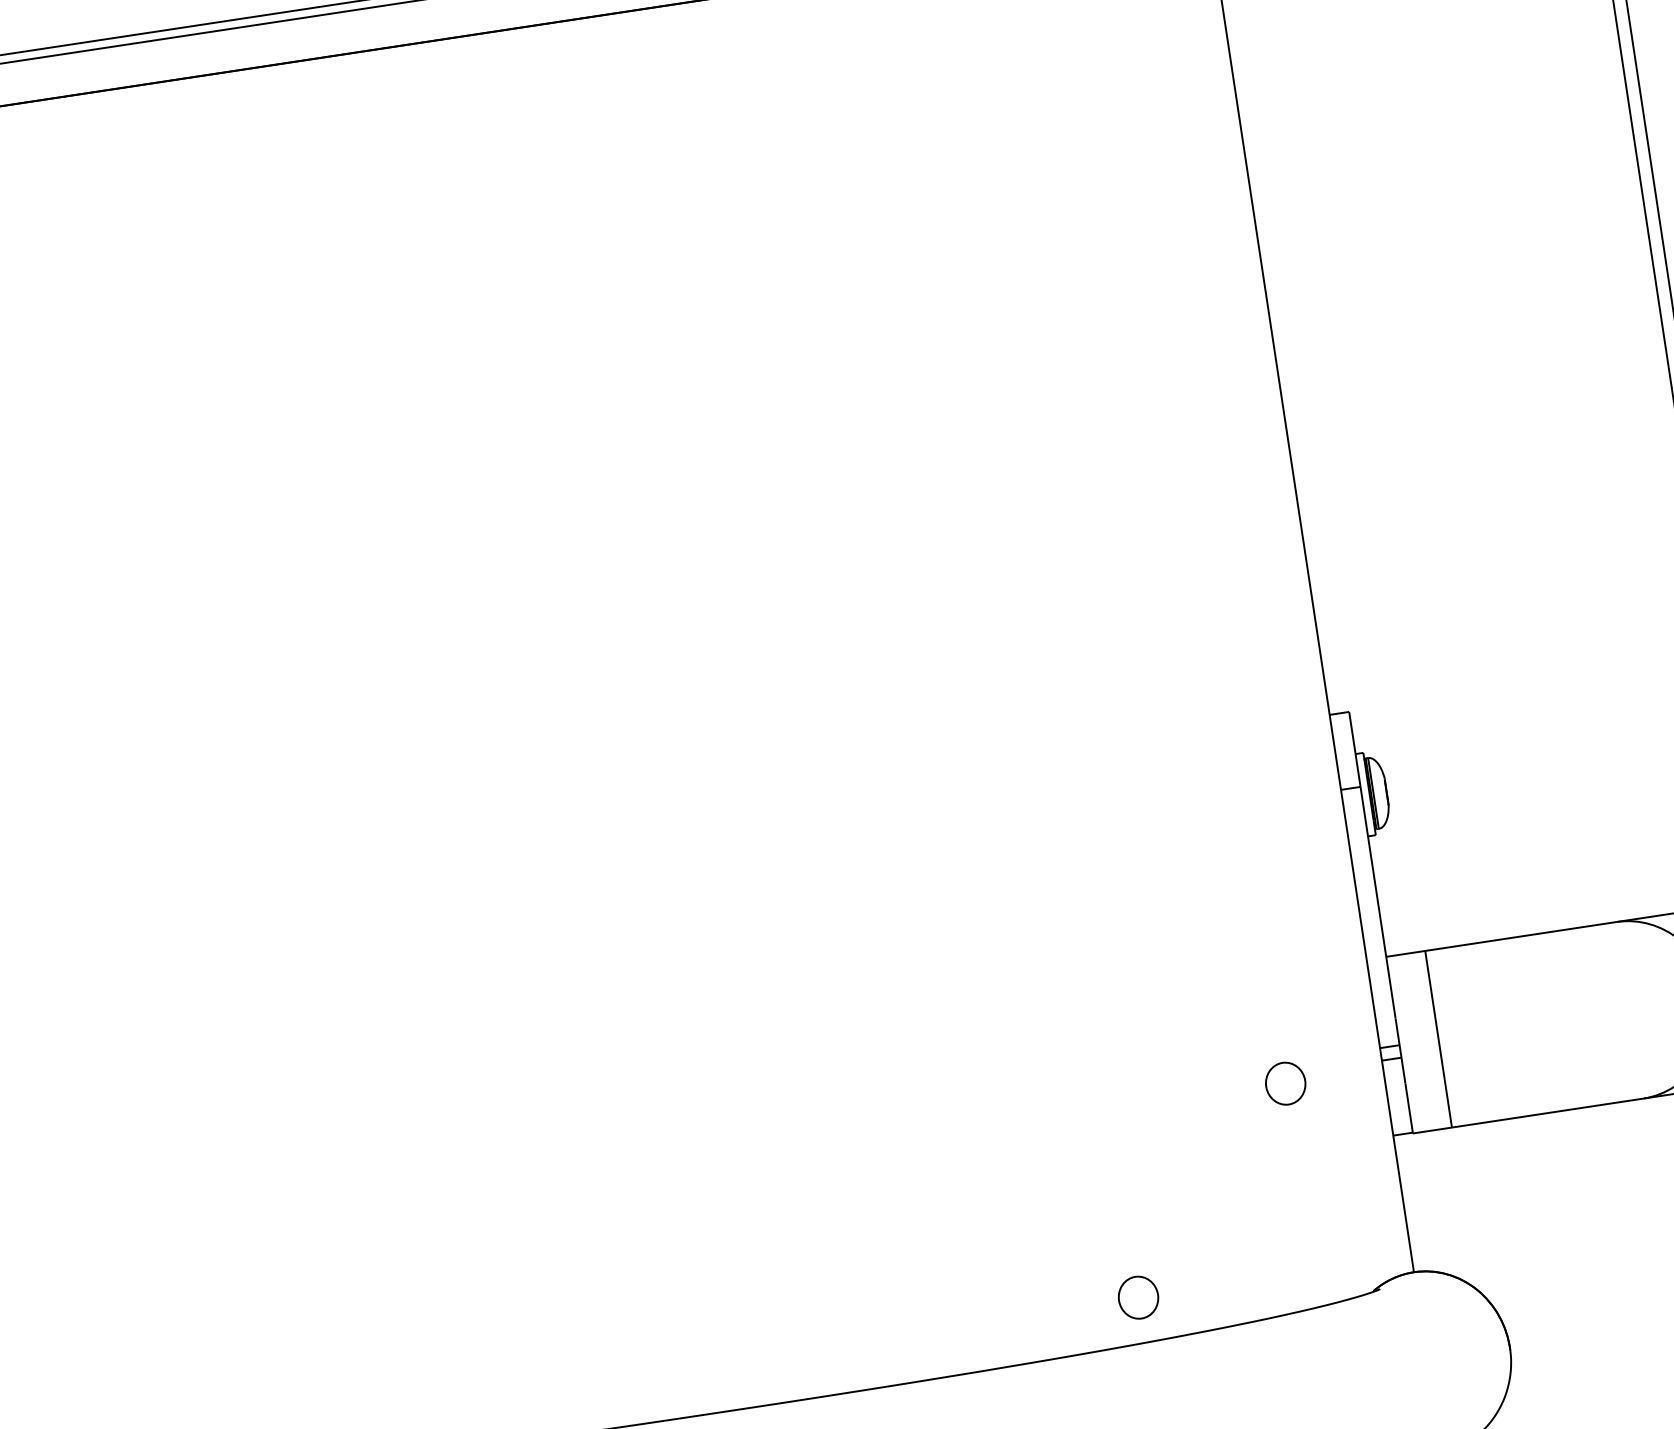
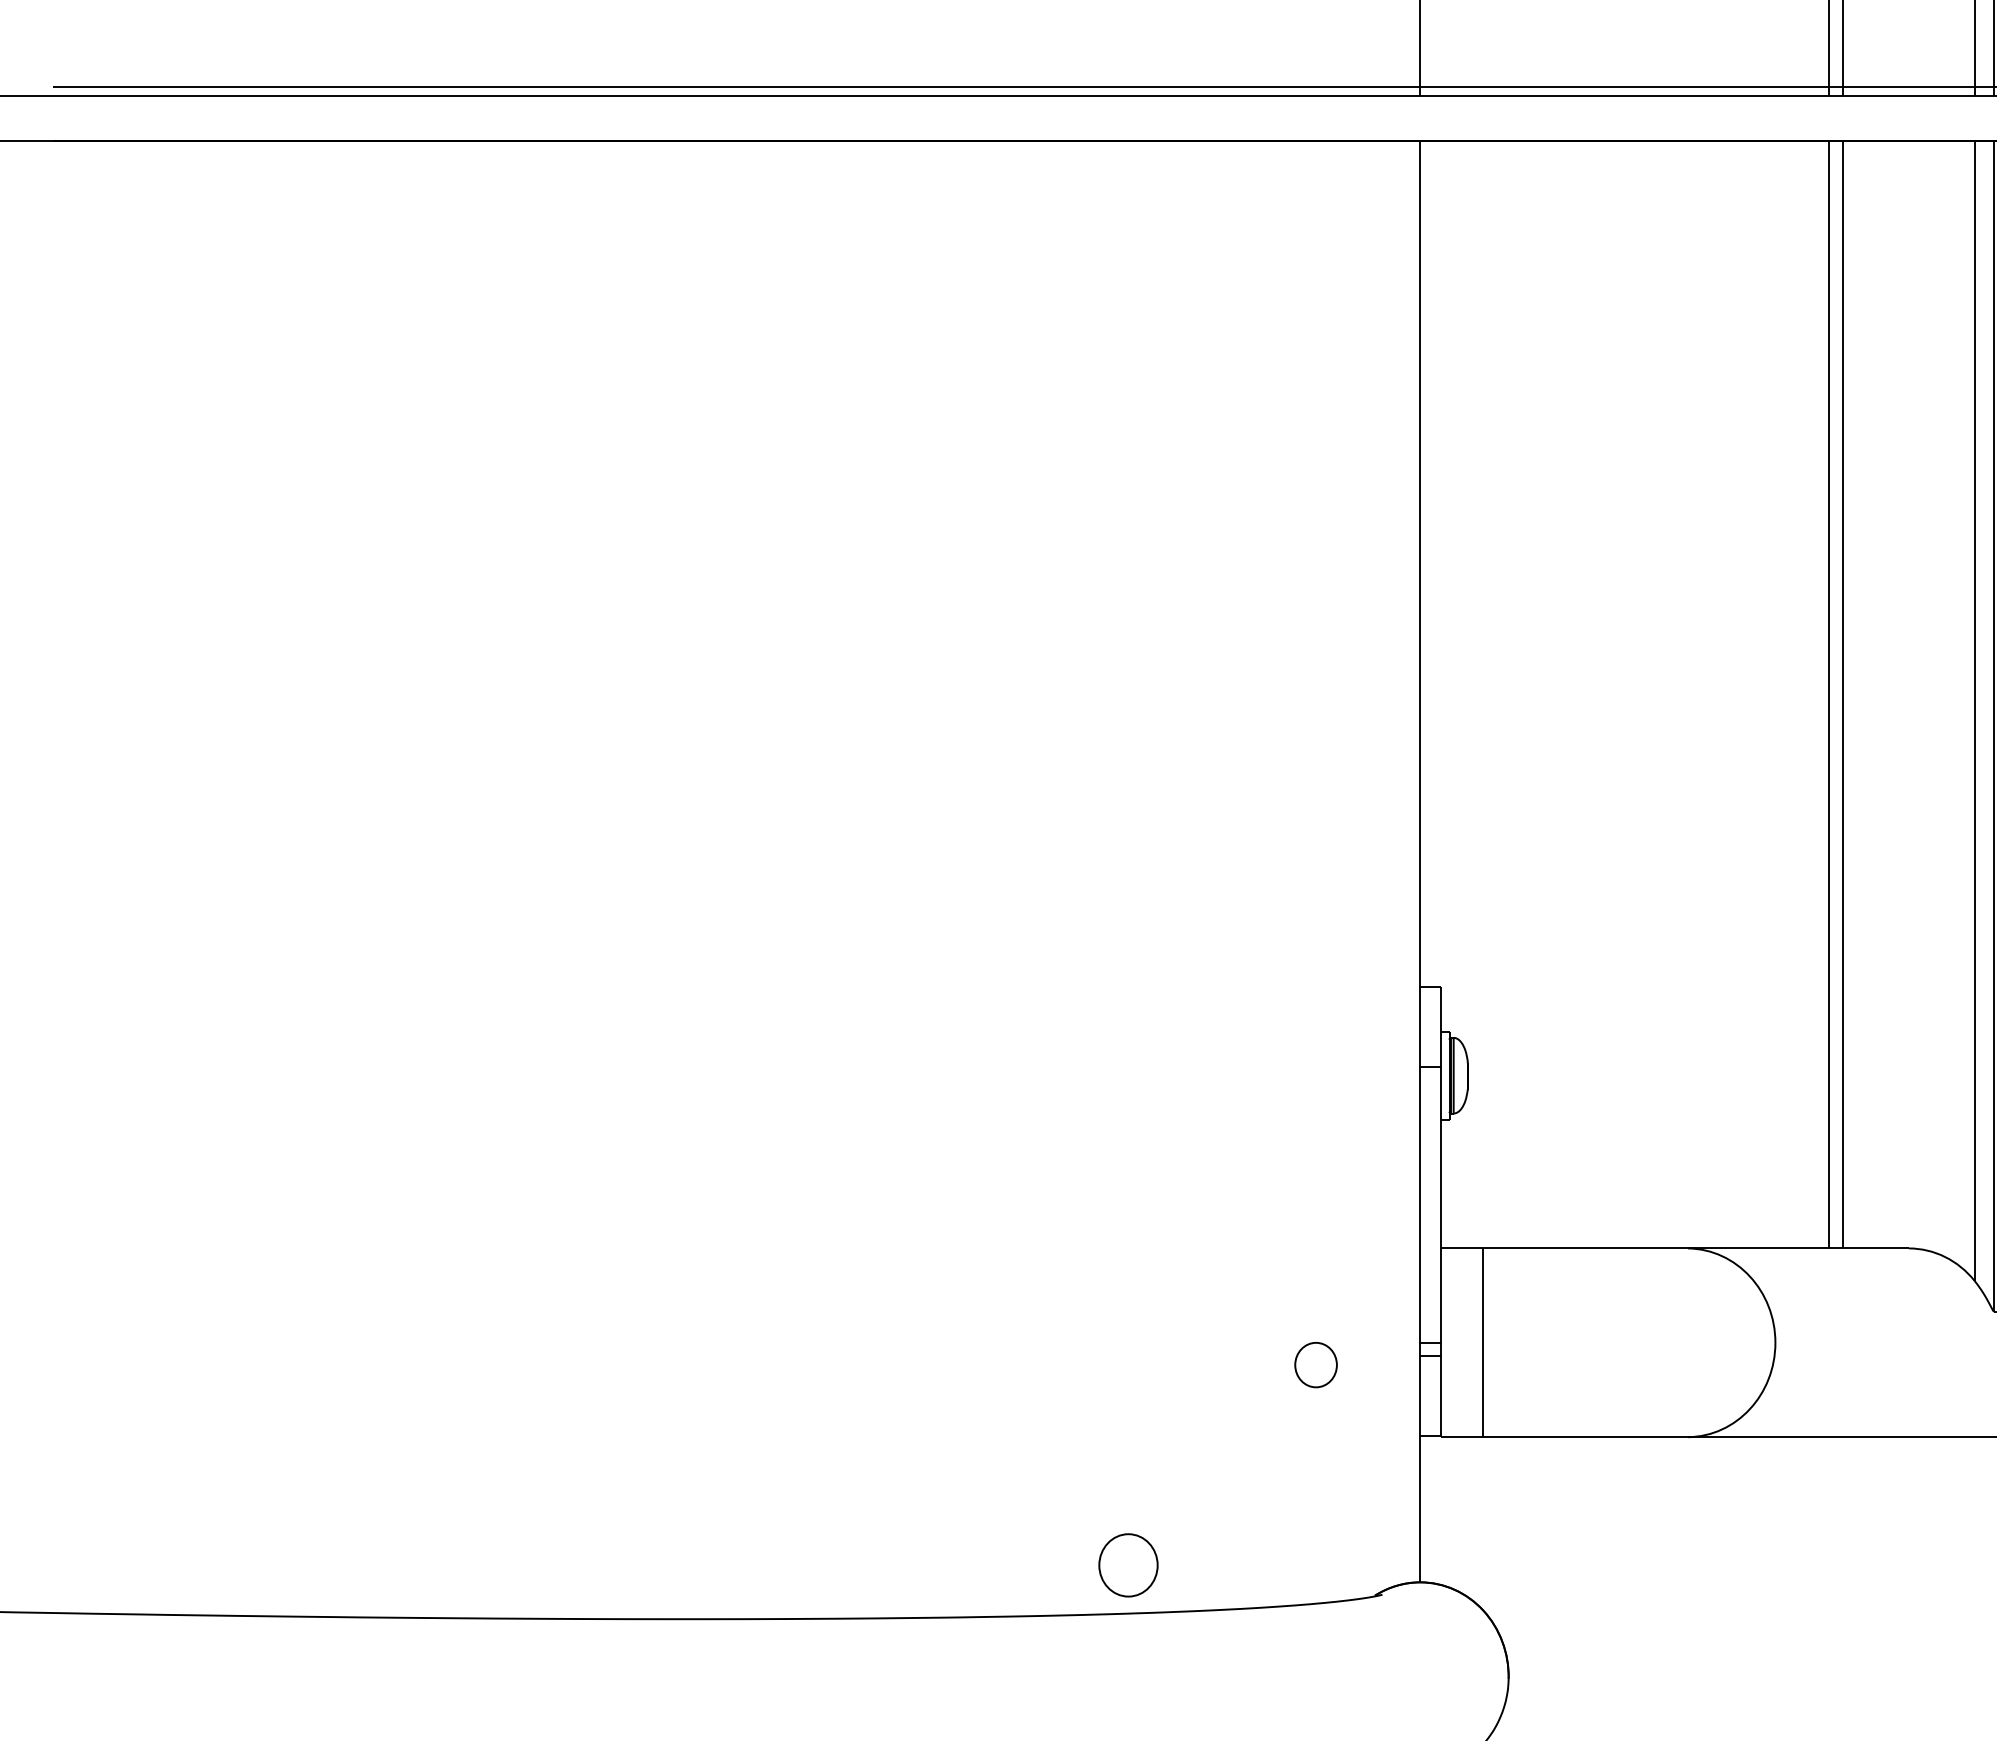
part: (1138, 1297) -> (1128, 1565), size x1.4

